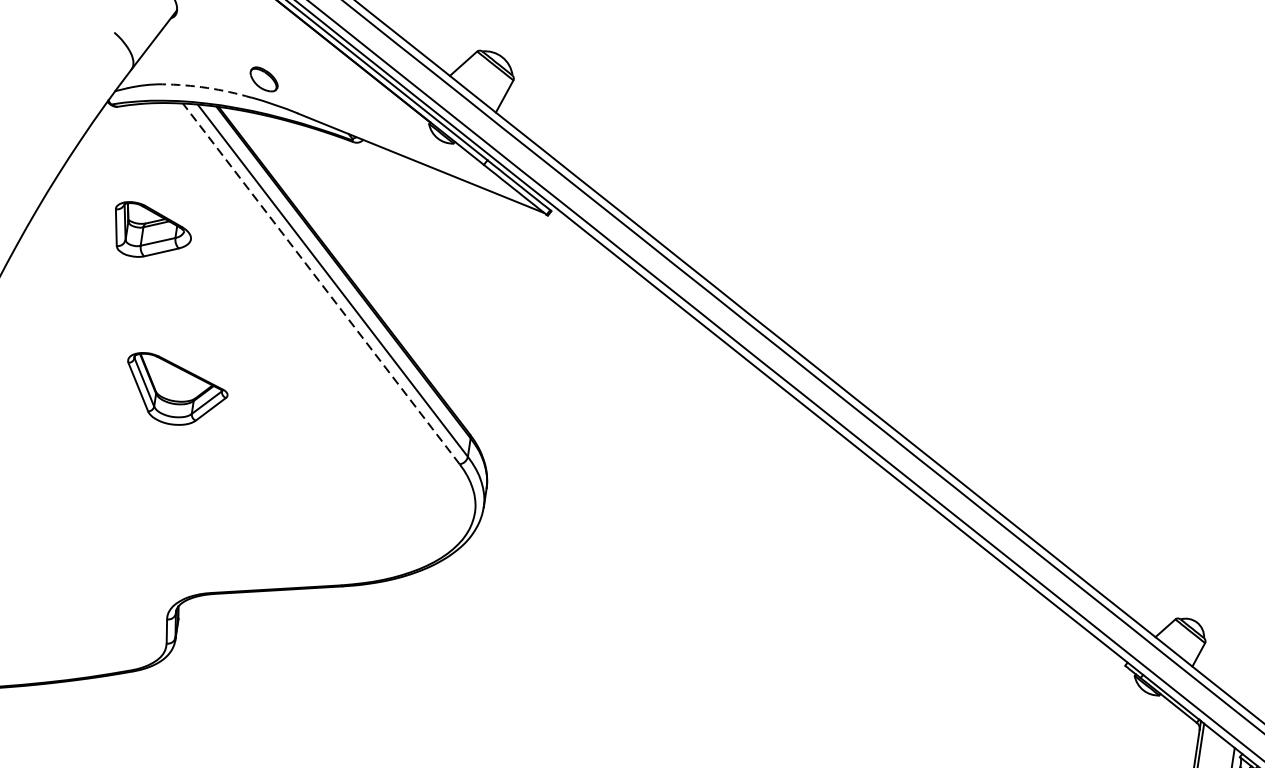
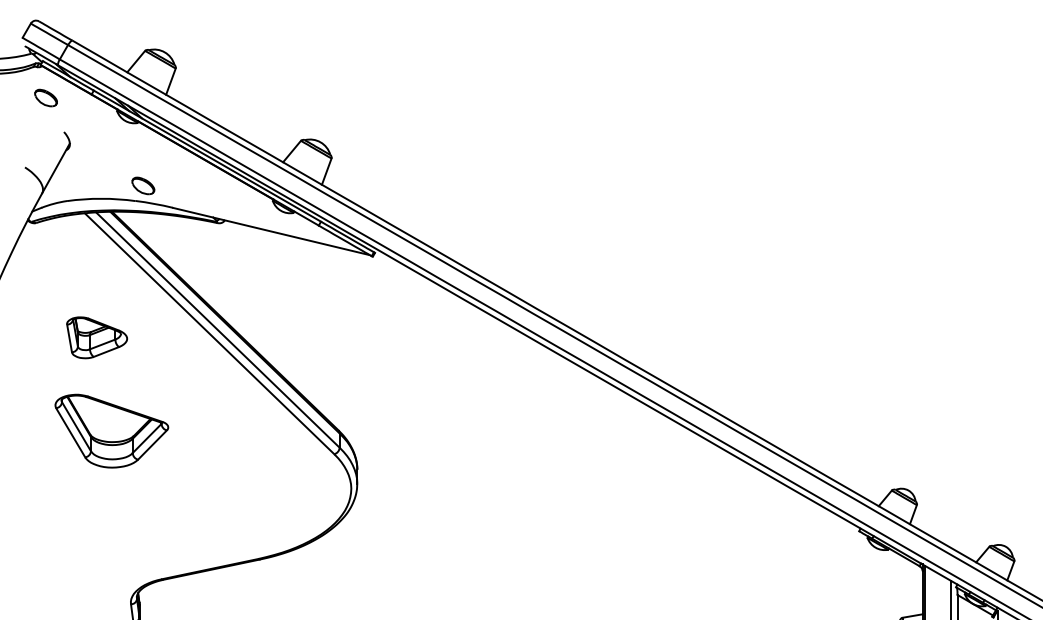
arc: (207, 87) -> (101, 198), dashed -> solid
part: (151, 231) -> (96, 337), moved
line: (321, 283) -> (209, 333), dashed -> solid
part: (175, 390) -> (111, 430), size x1.43

